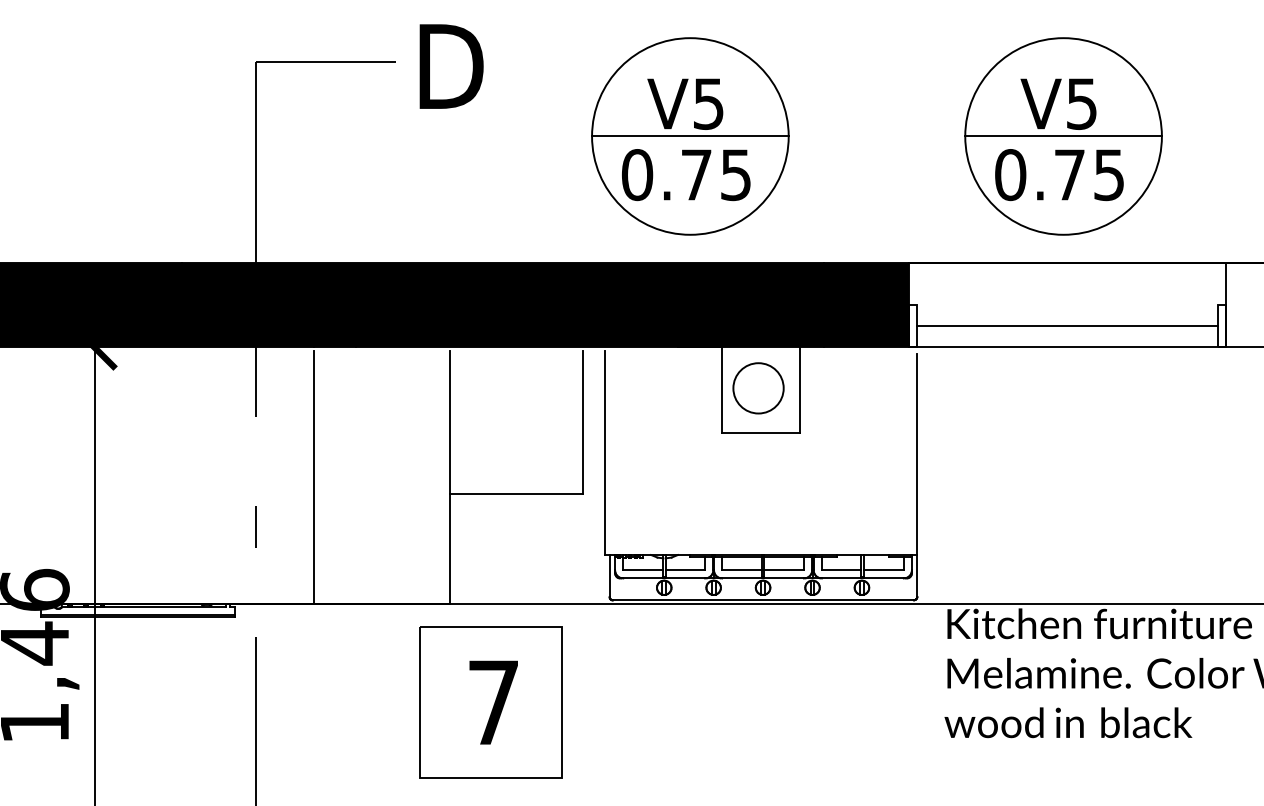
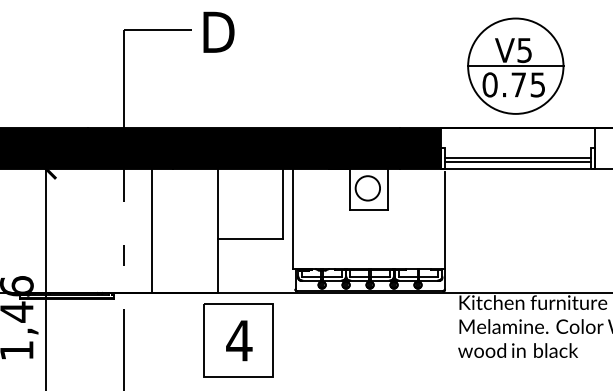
part: (689, 134) -> (334, 65), removed
line: (1067, 334) -> (517, 162), added
text: (493, 701) -> (239, 340), 7 -> 4

